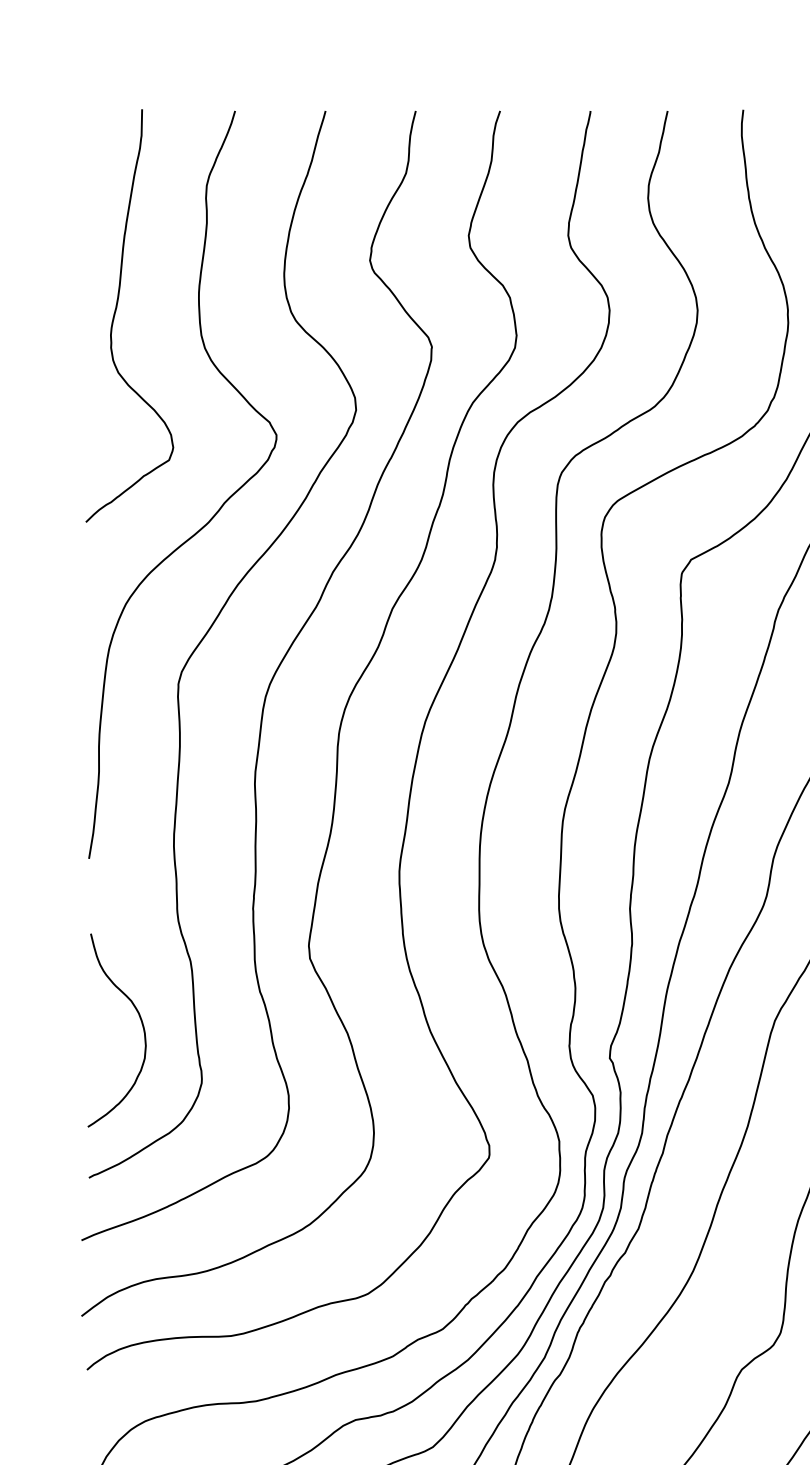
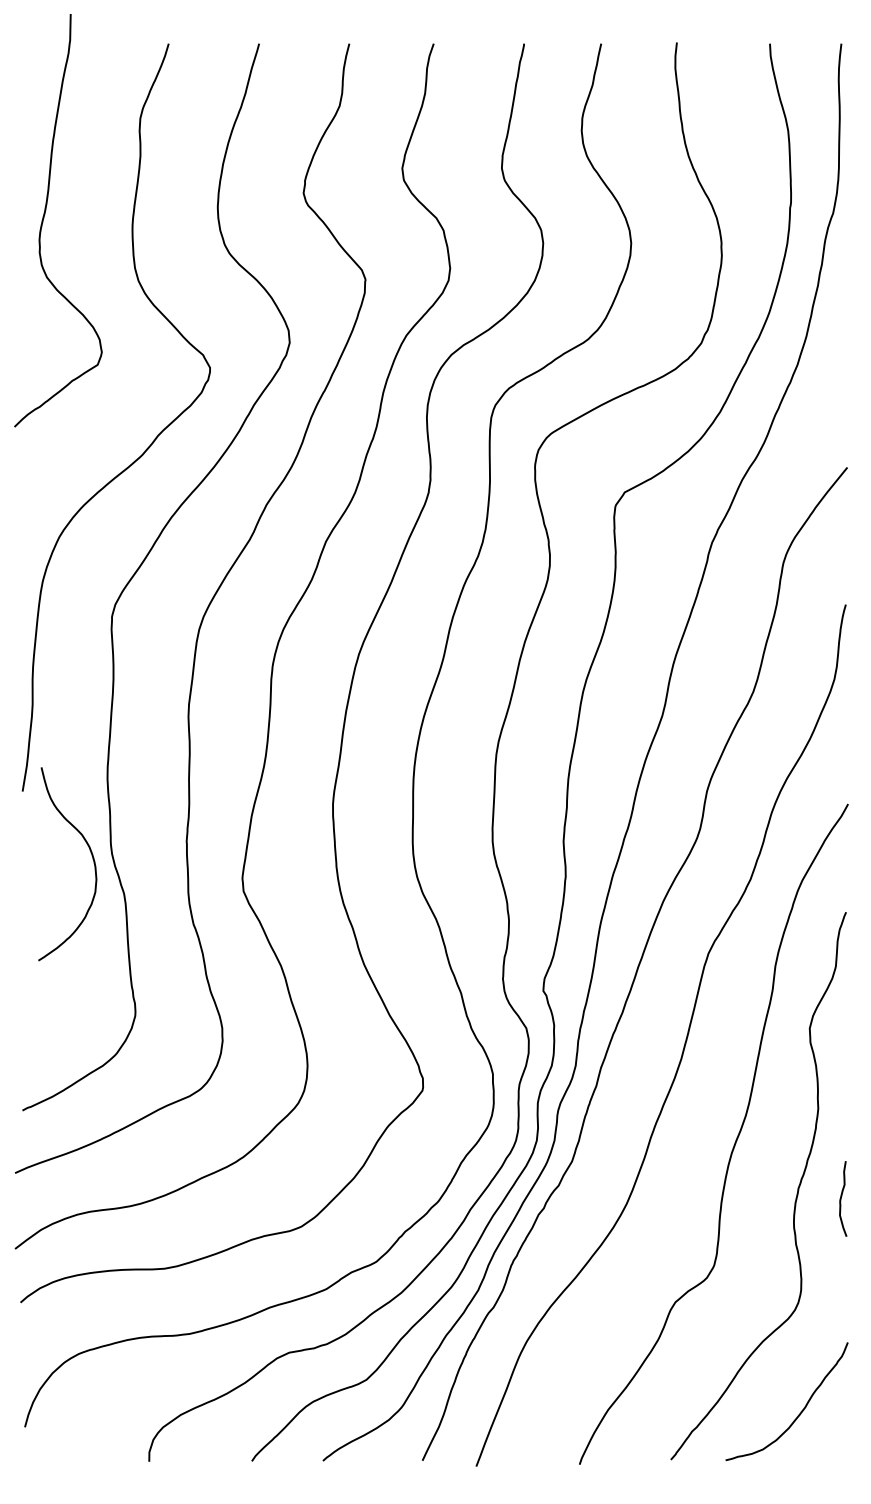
curve: (115, 313) -> (44, 218), moved
curve: (141, 1025) -> (92, 859), moved

